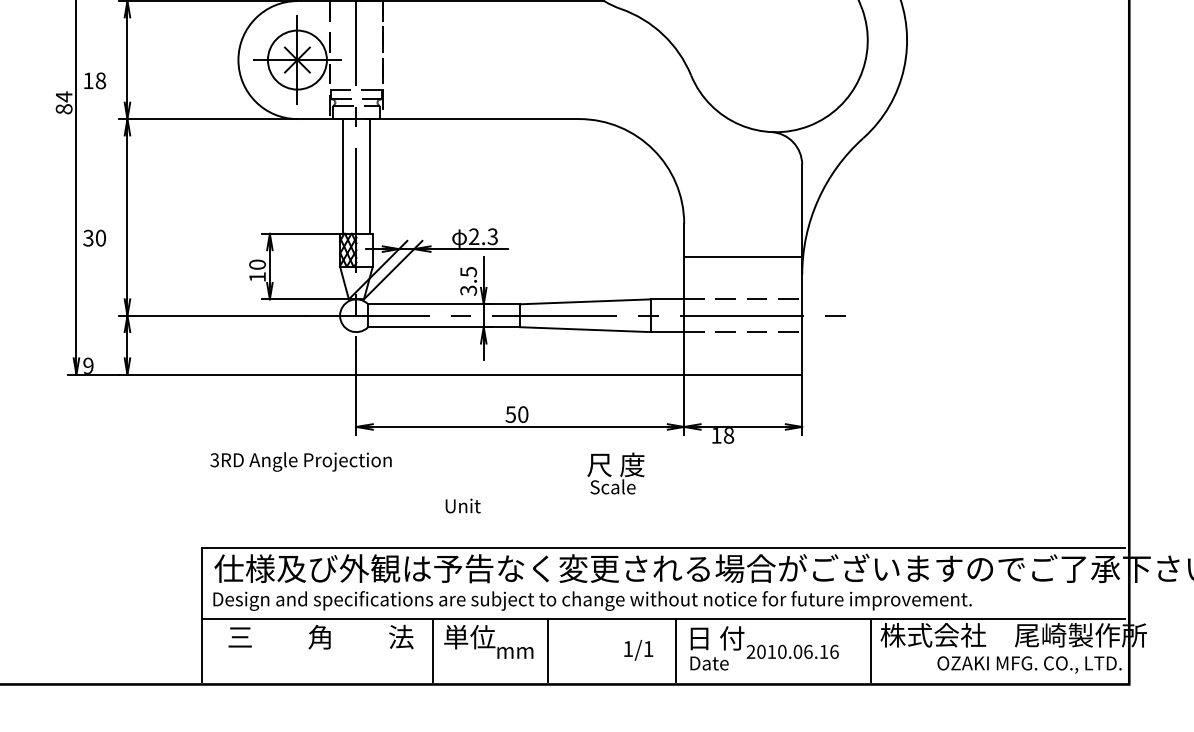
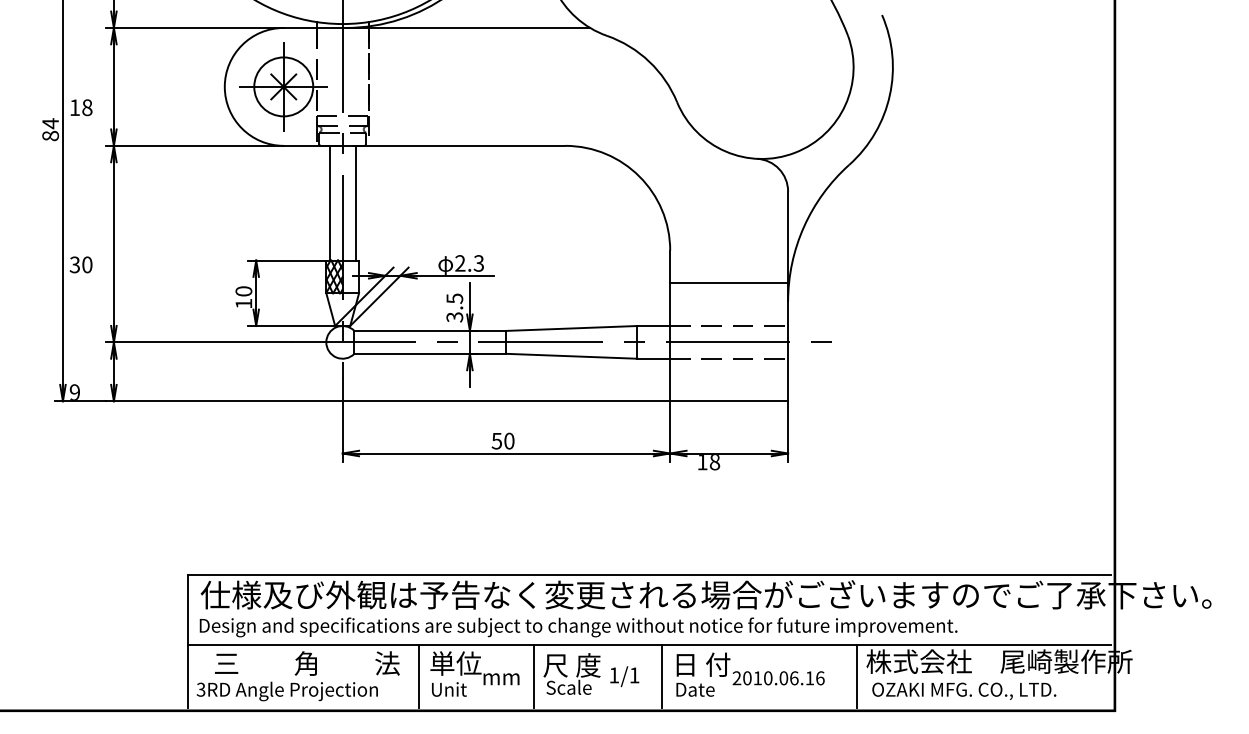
text: (300, 461) -> (286, 691), moved
text: (615, 472) -> (571, 673), moved
text: (463, 506) -> (449, 689), moved
text: (1029, 664) -> (964, 690), moved

